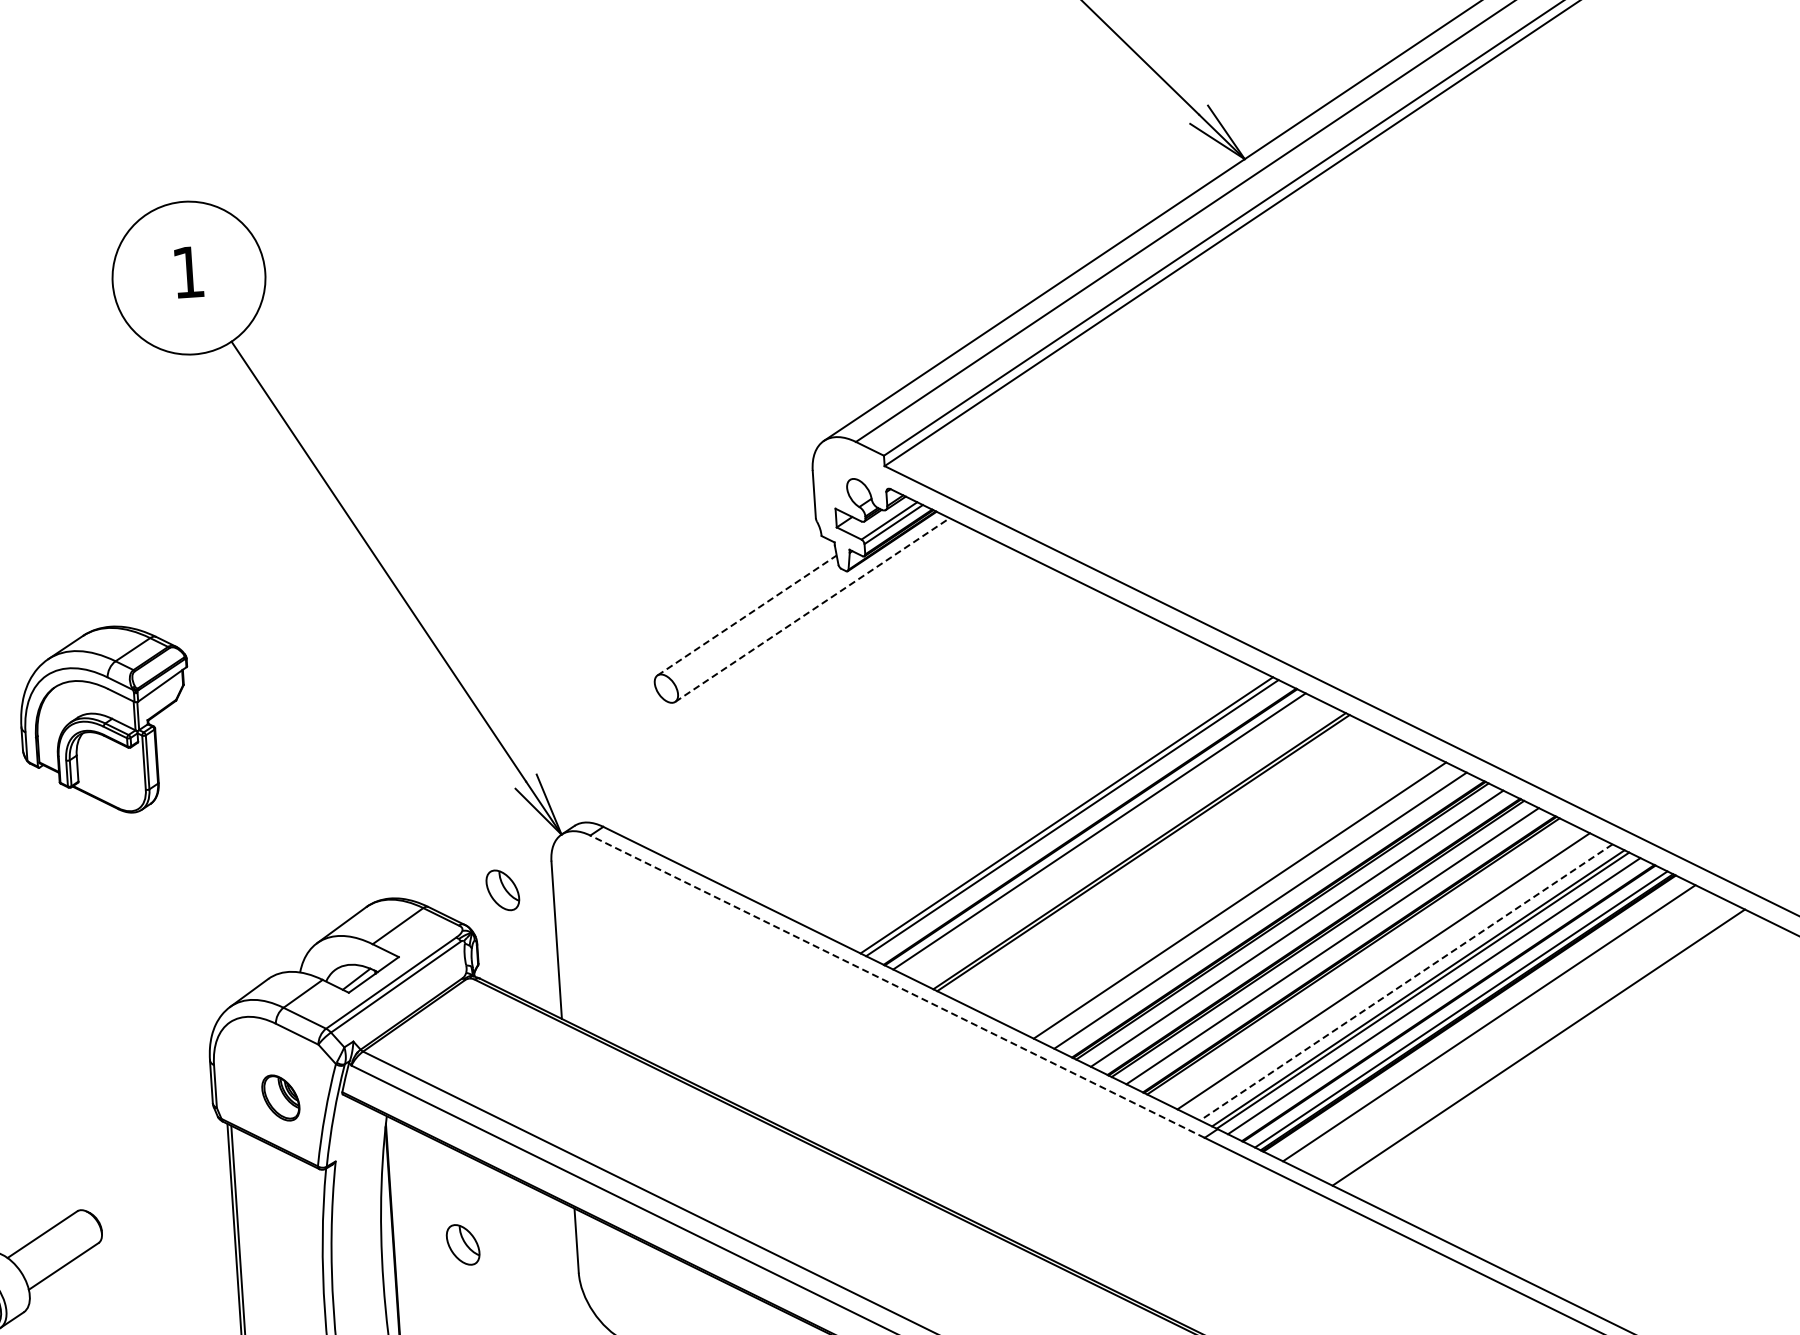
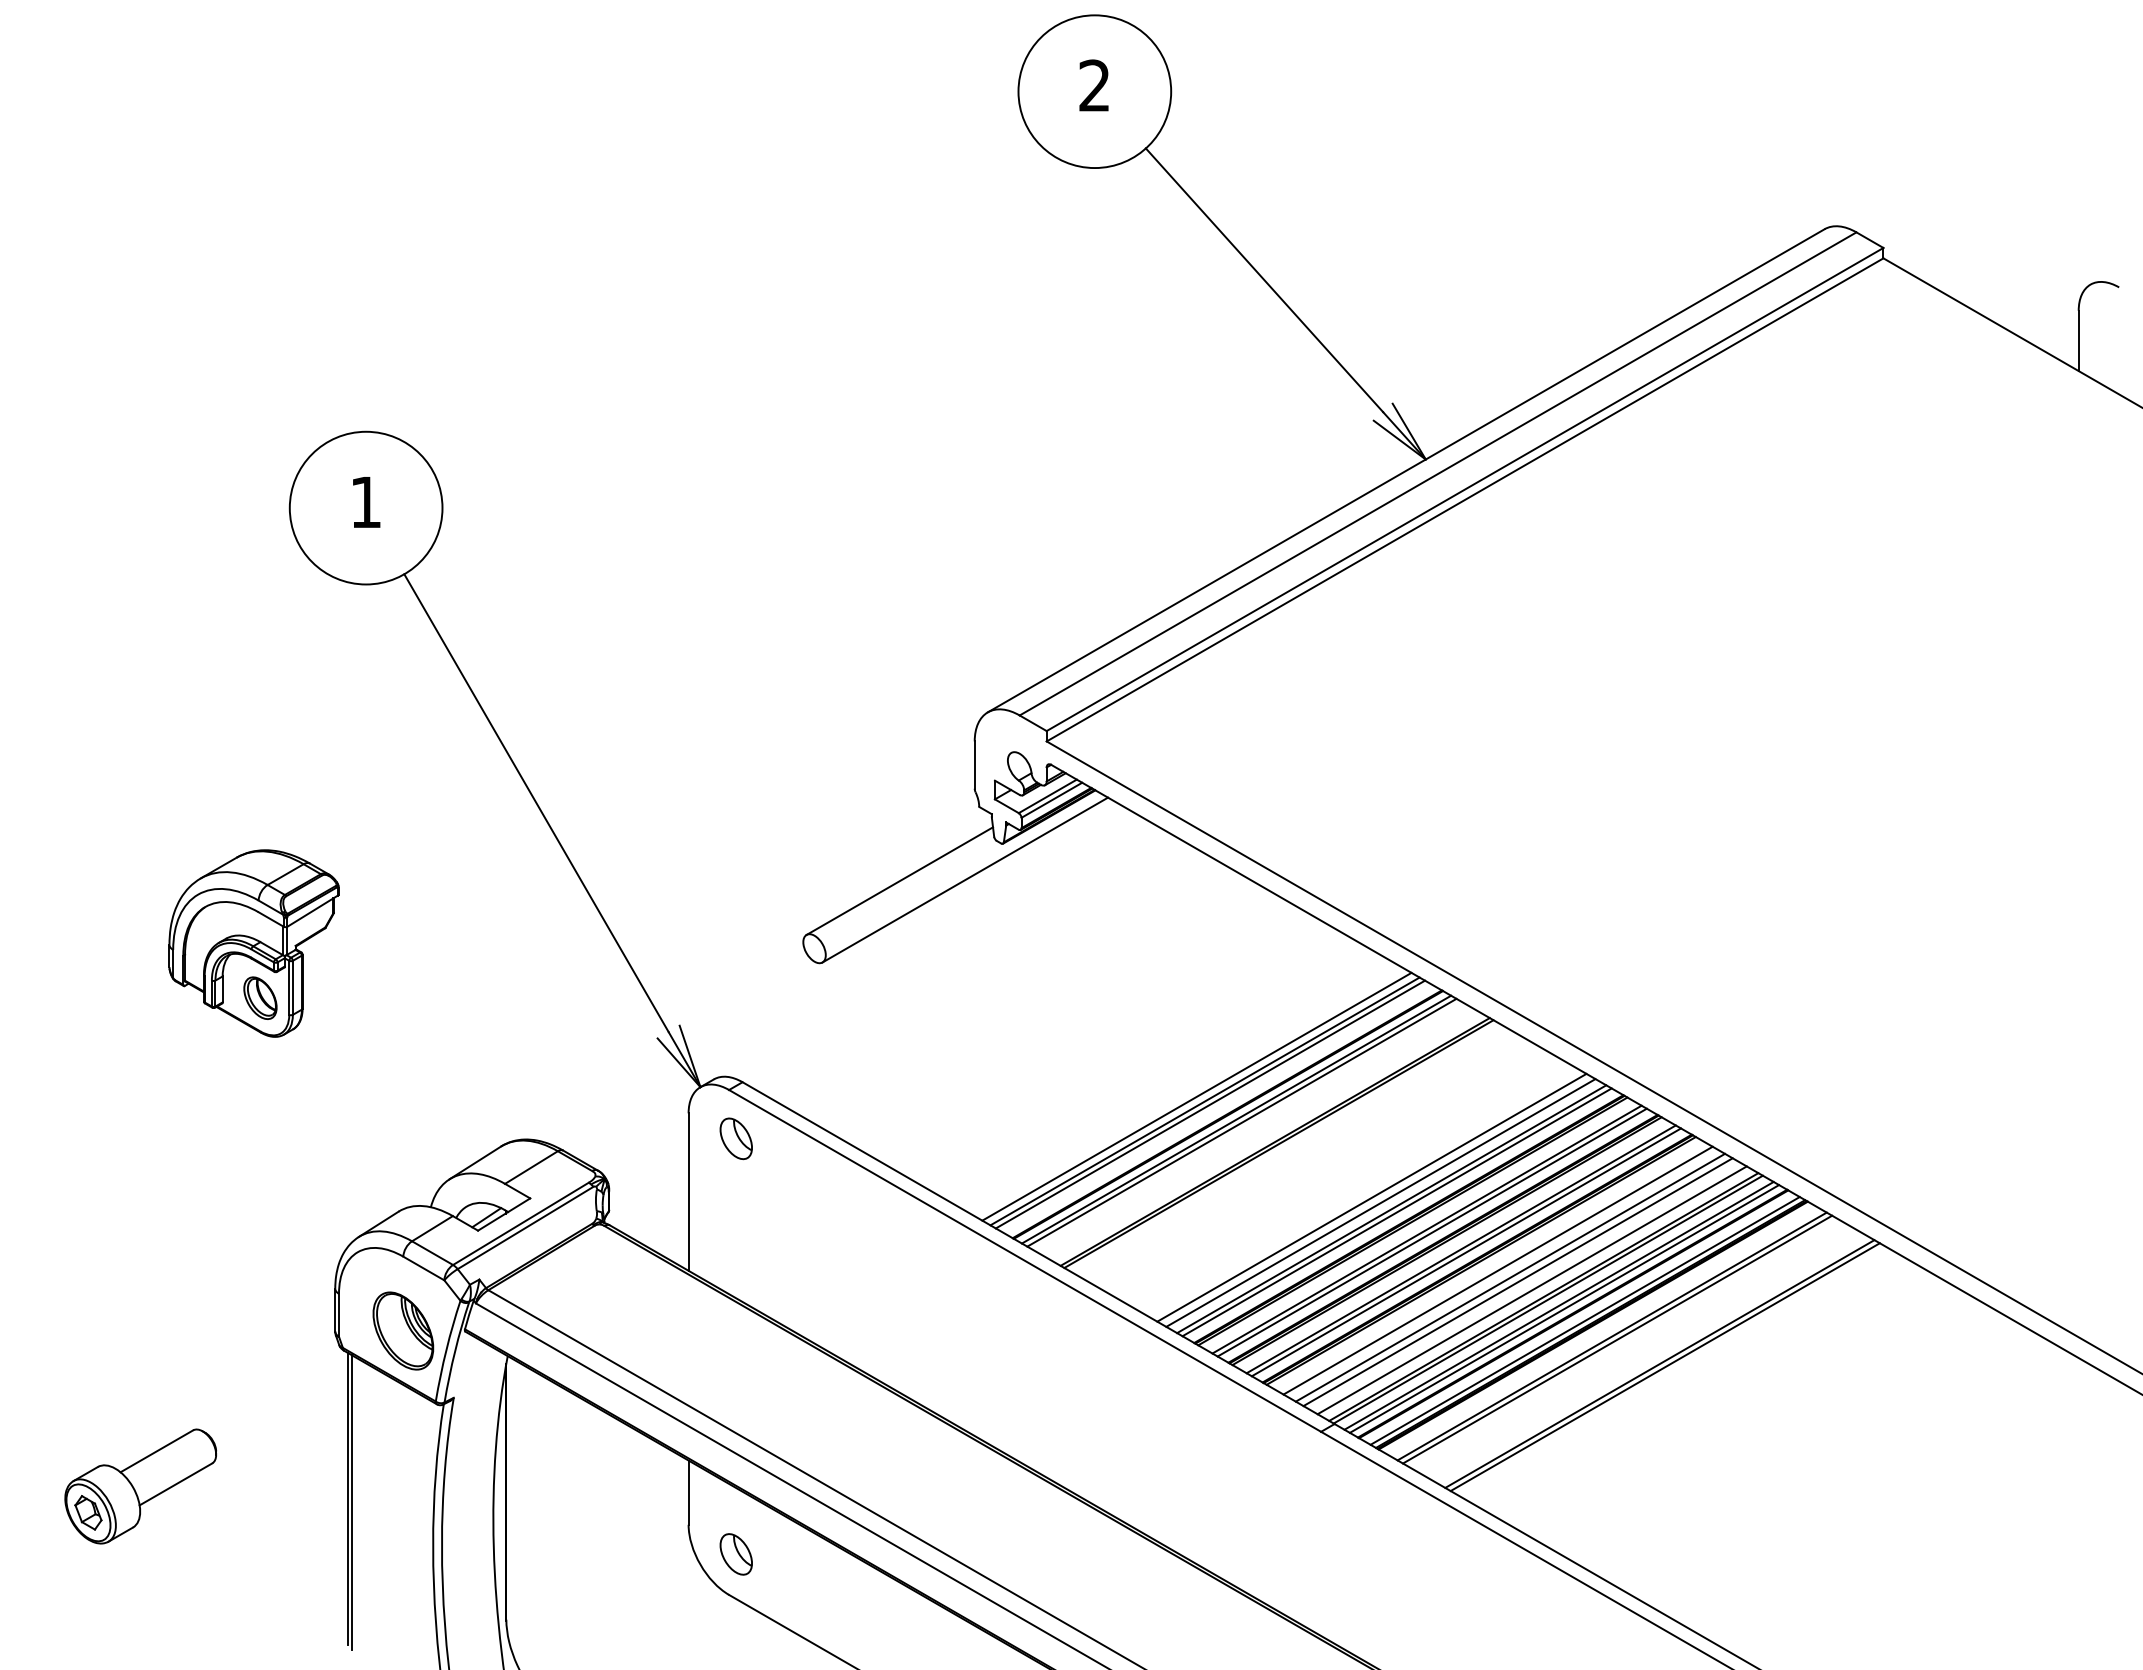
line: (812, 610) -> (965, 880), dashed -> solid
line: (746, 615) -> (899, 881), dashed -> solid
part: (115, 774) -> (260, 997), added
line: (1057, 811) -> (1196, 1096), added
line: (1104, 834) -> (1241, 1122), added
part: (502, 890) -> (735, 1138), moved
line: (1248, 904) -> (1380, 1202), added
line: (1265, 913) -> (1396, 1212), added
line: (1301, 931) -> (1431, 1232), added
line: (1338, 948) -> (1466, 1252), added
line: (1370, 964) -> (1497, 1270), added
line: (1391, 975) -> (1517, 1282), added
line: (1406, 982) -> (1532, 1290), dashed -> solid
line: (897, 986) -> (1025, 1260), dashed -> solid
line: (1439, 998) -> (1564, 1308), added
line: (1494, 1025) -> (1617, 1339), added
line: (1543, 1050) -> (1664, 1367), added
part: (280, 1097) -> (403, 1330), size x1.67
part: (462, 1245) -> (735, 1554), moved

